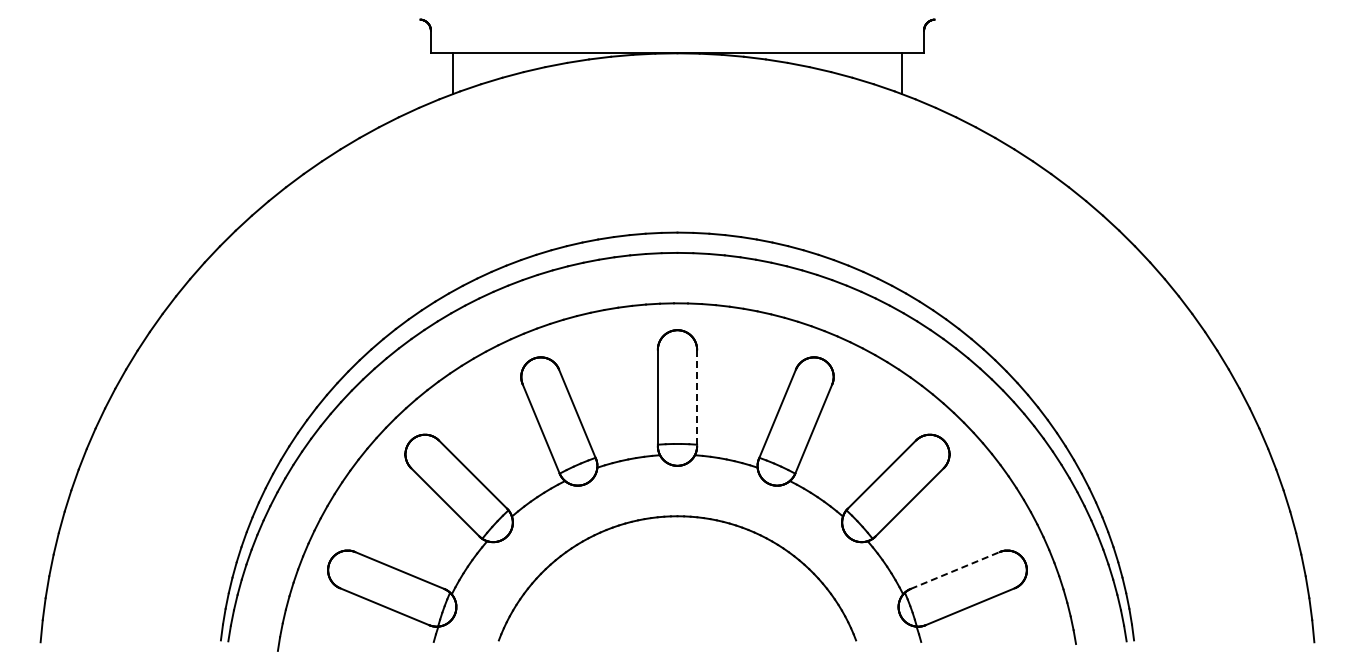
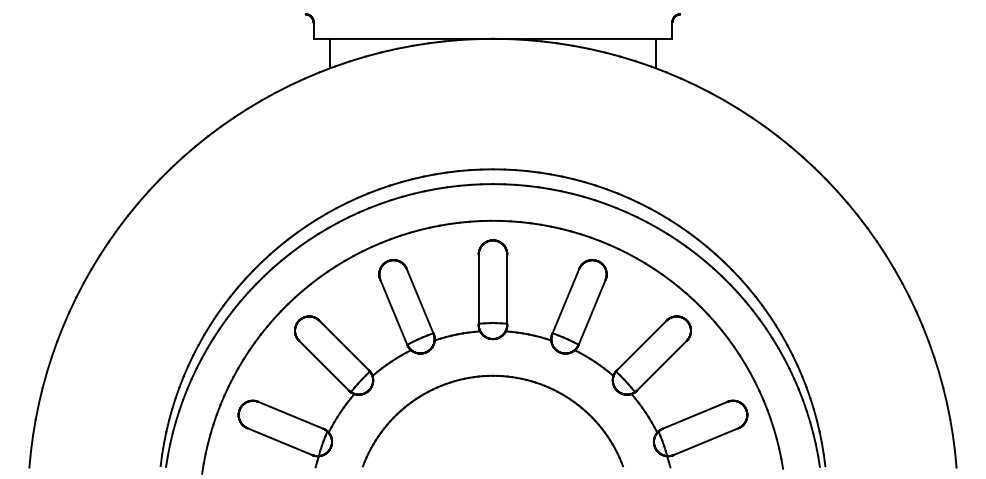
line: (697, 398) -> (507, 290), dashed -> solid
line: (955, 570) -> (695, 415), dashed -> solid

